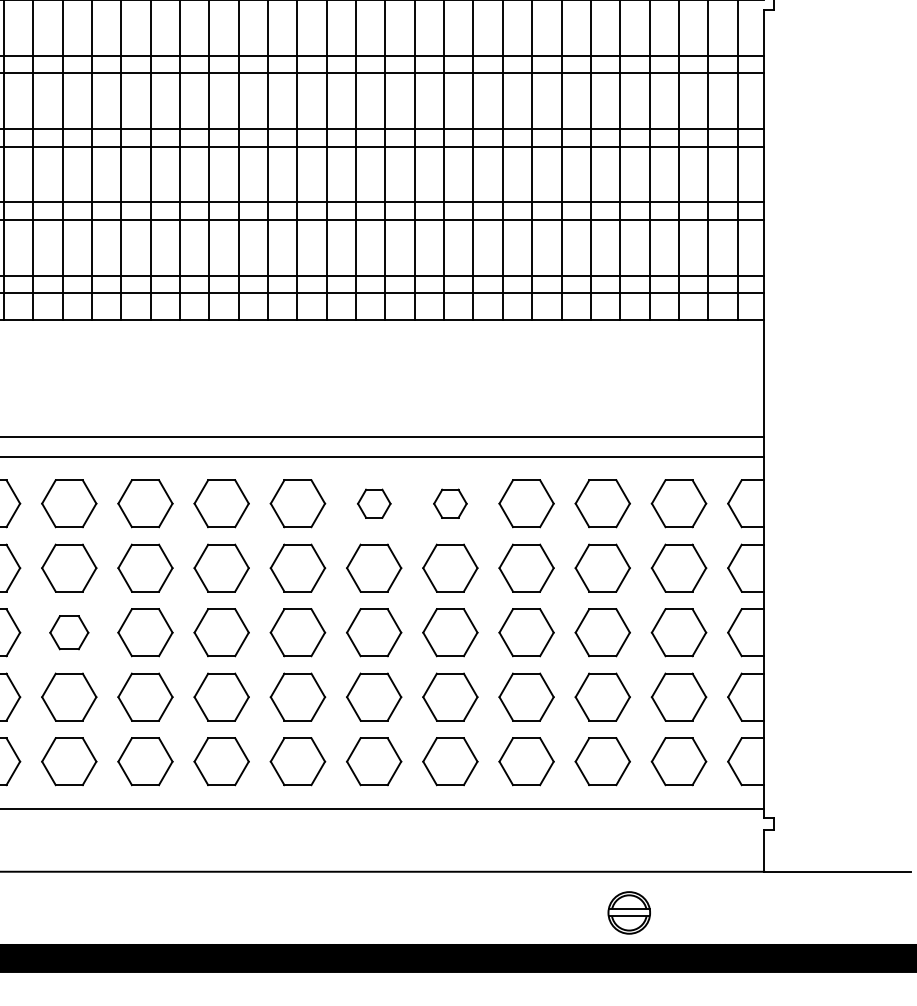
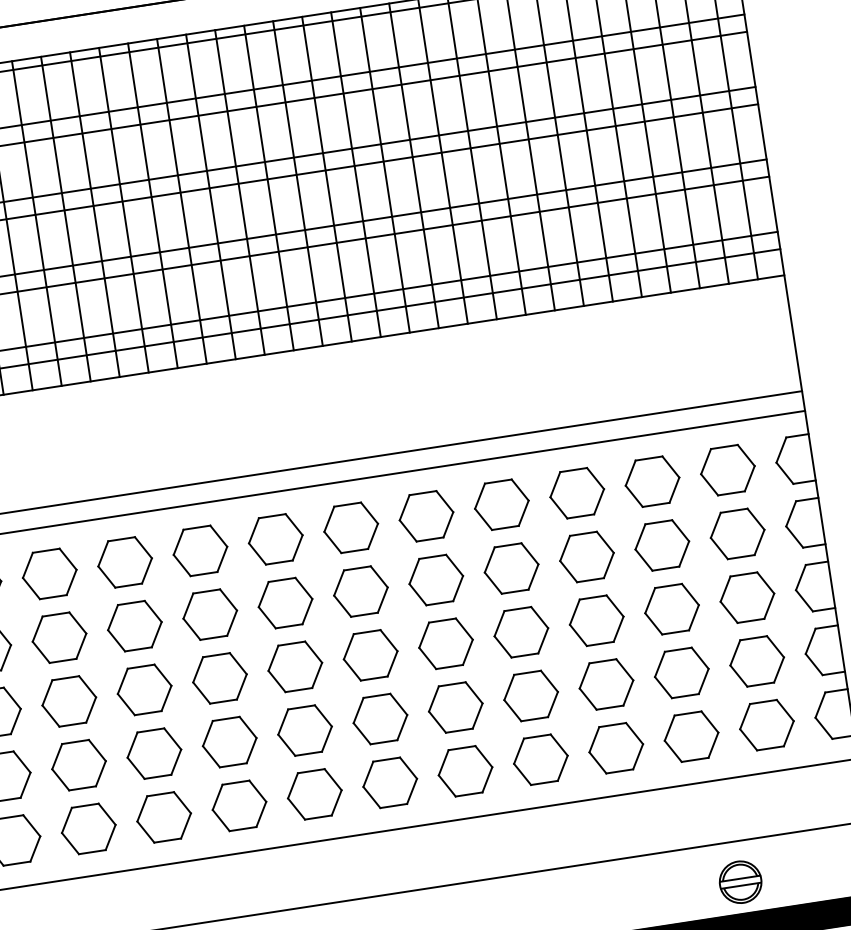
part: (374, 503) -> (426, 516), size x1.67
part: (450, 503) -> (501, 504), size x1.67
part: (69, 632) -> (144, 689), size x1.43

